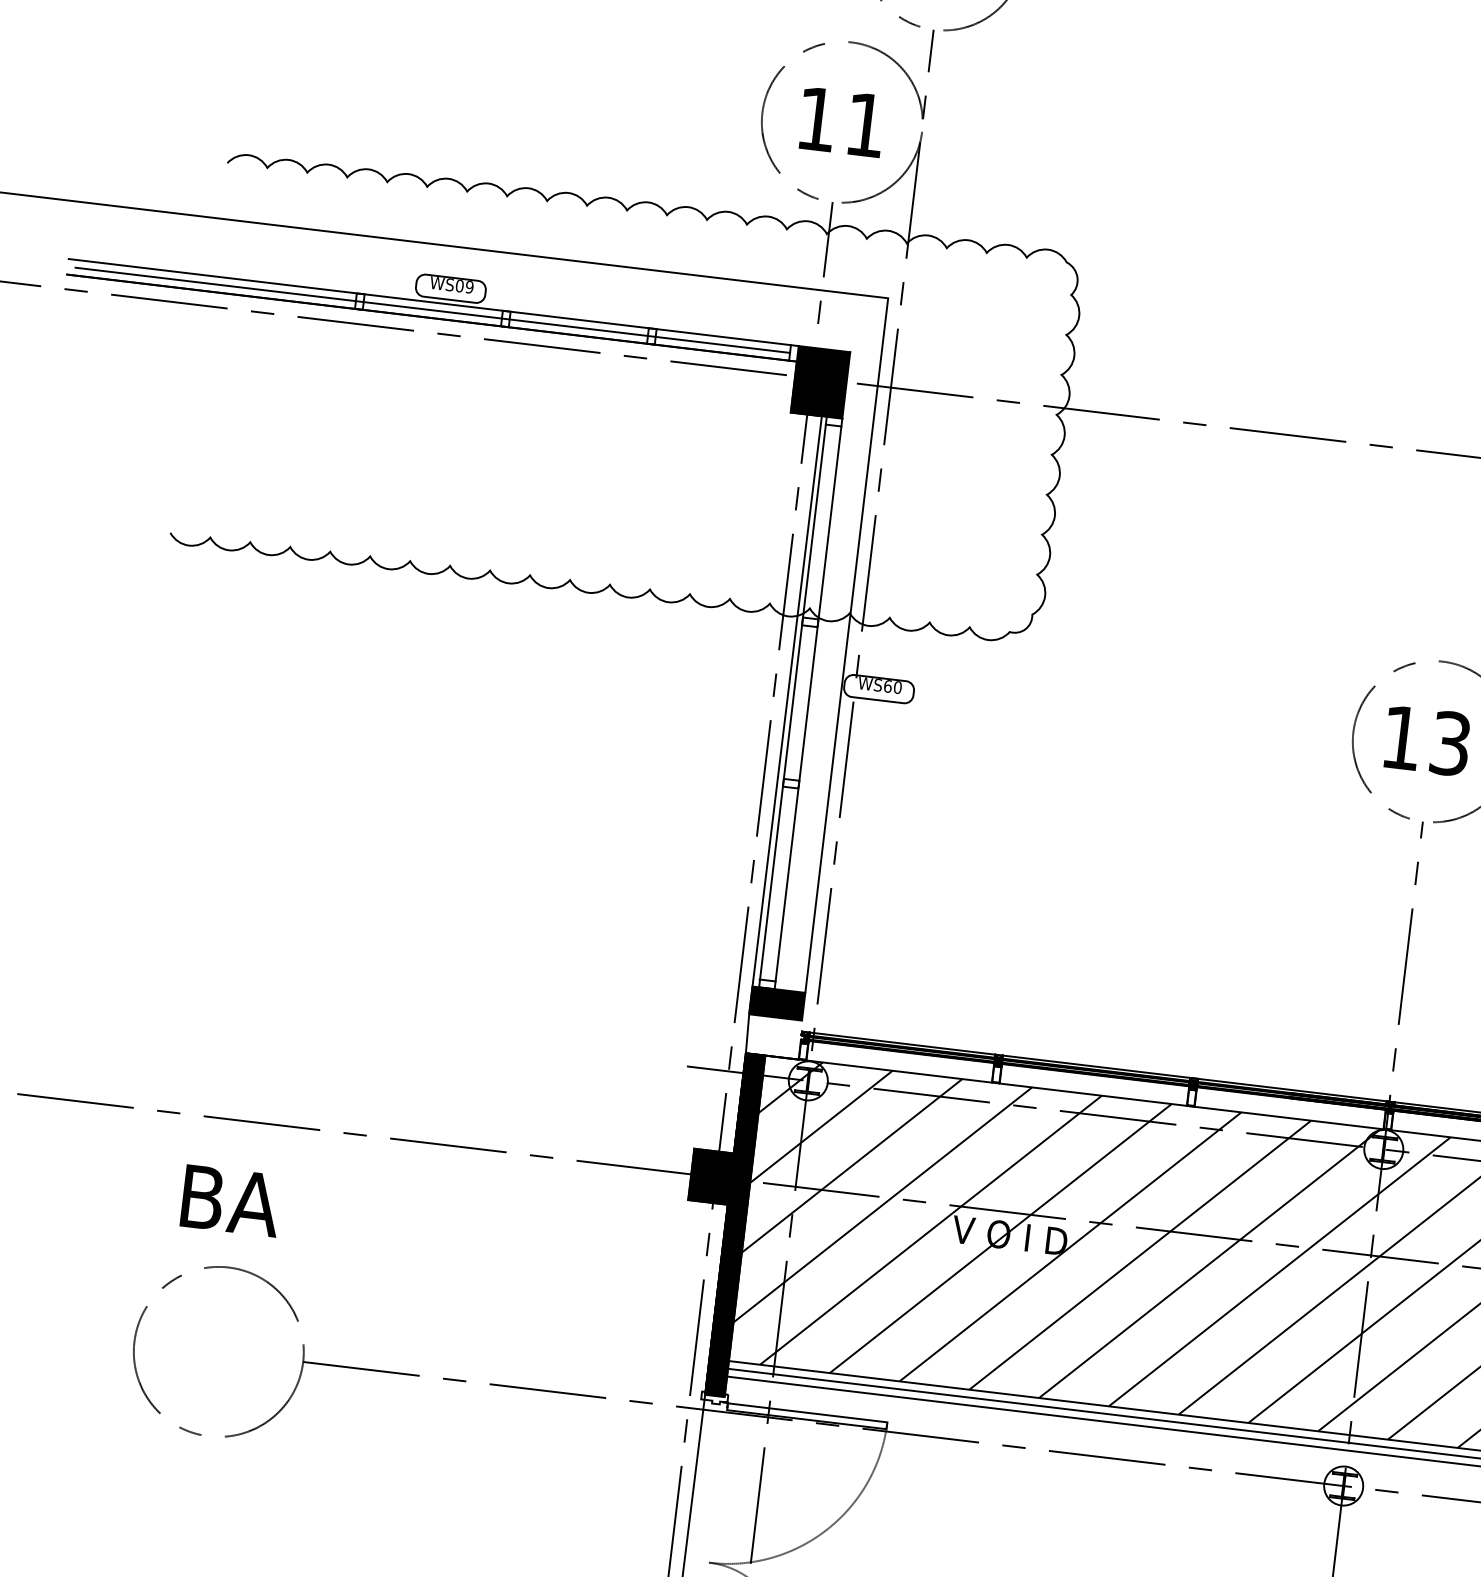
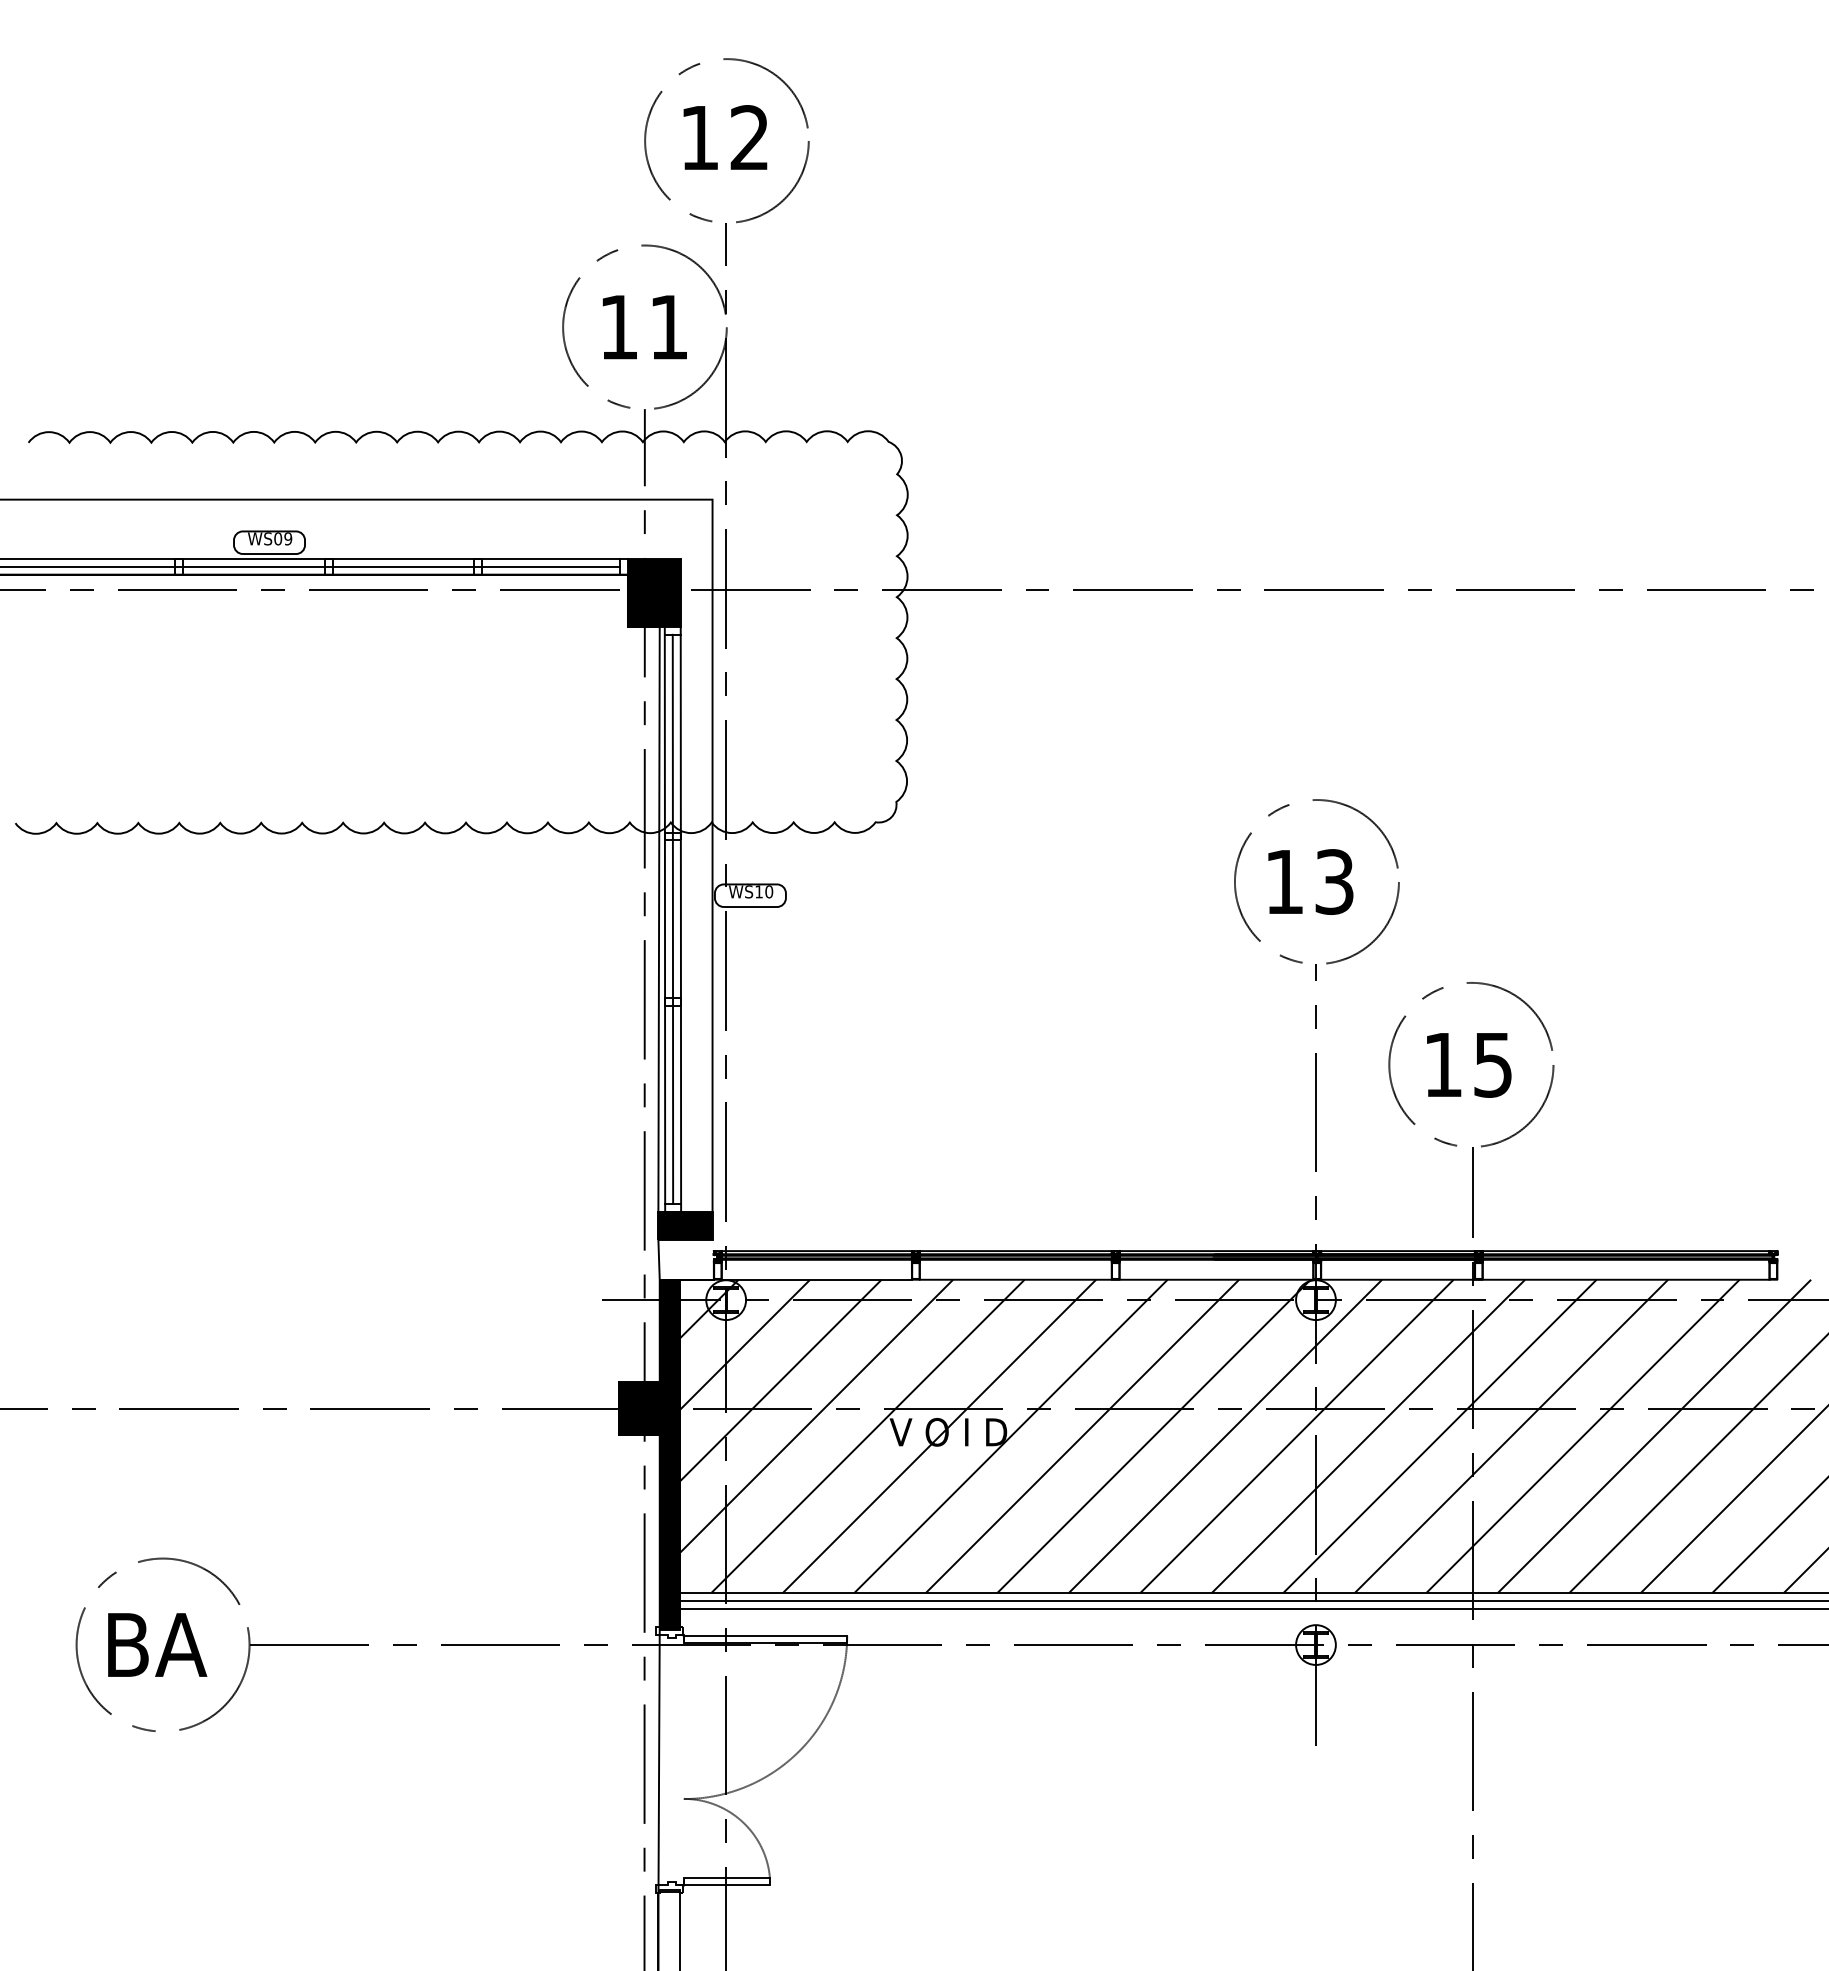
text: (888, 686) -> (759, 891), WS60 -> WS10
line: (800, 702) -> (672, 918), added
text: (231, 1200) -> (157, 1644), moved

